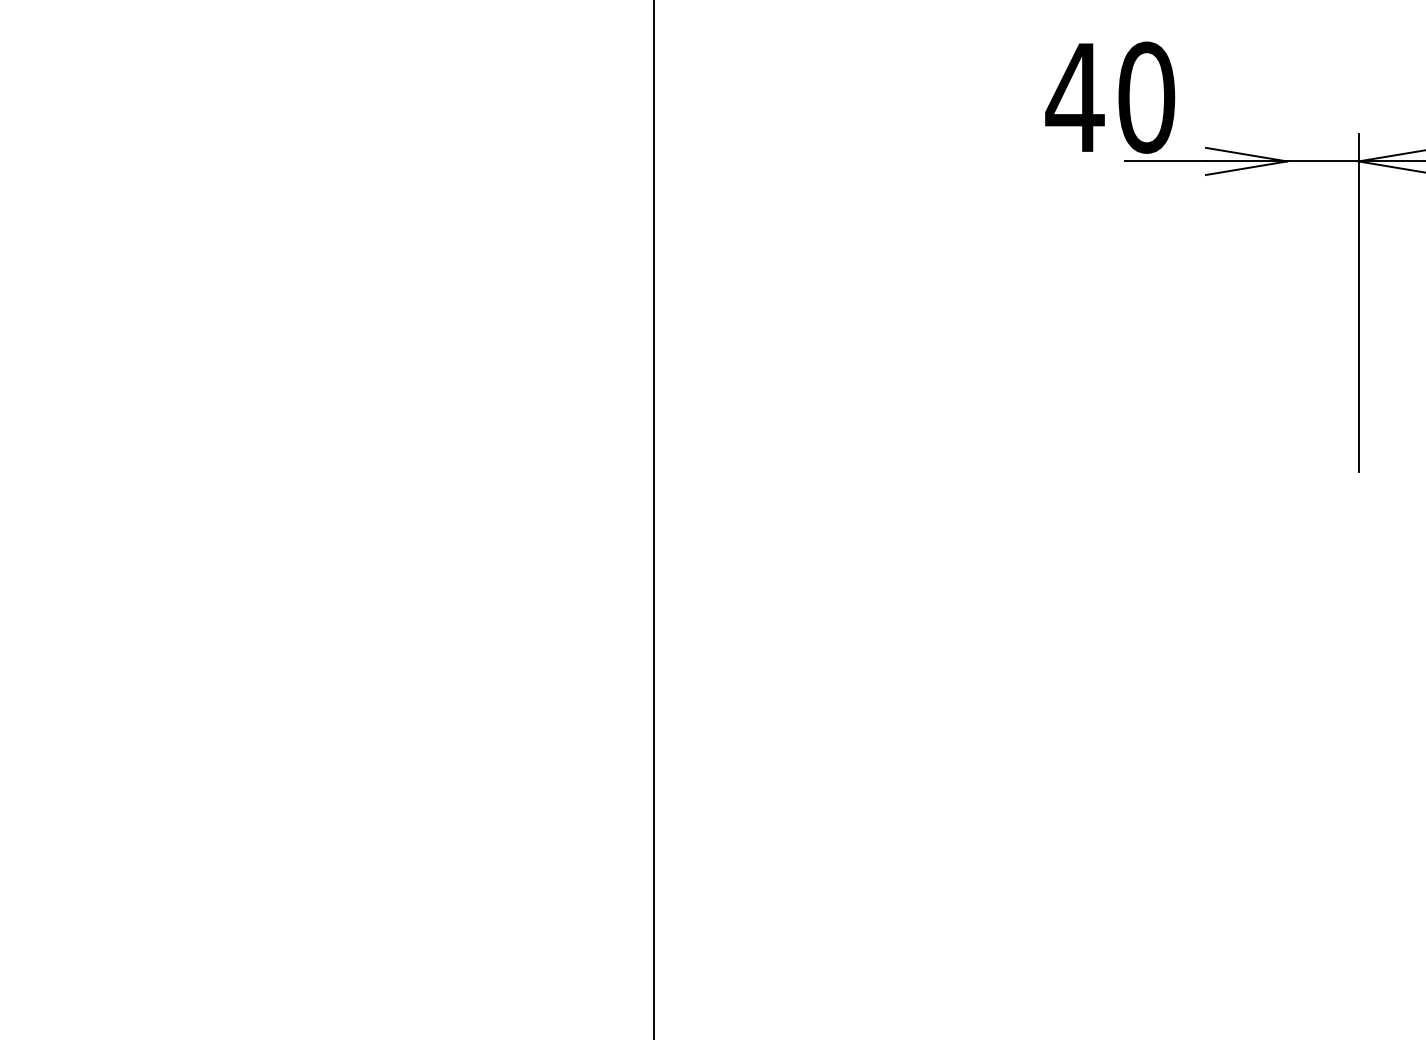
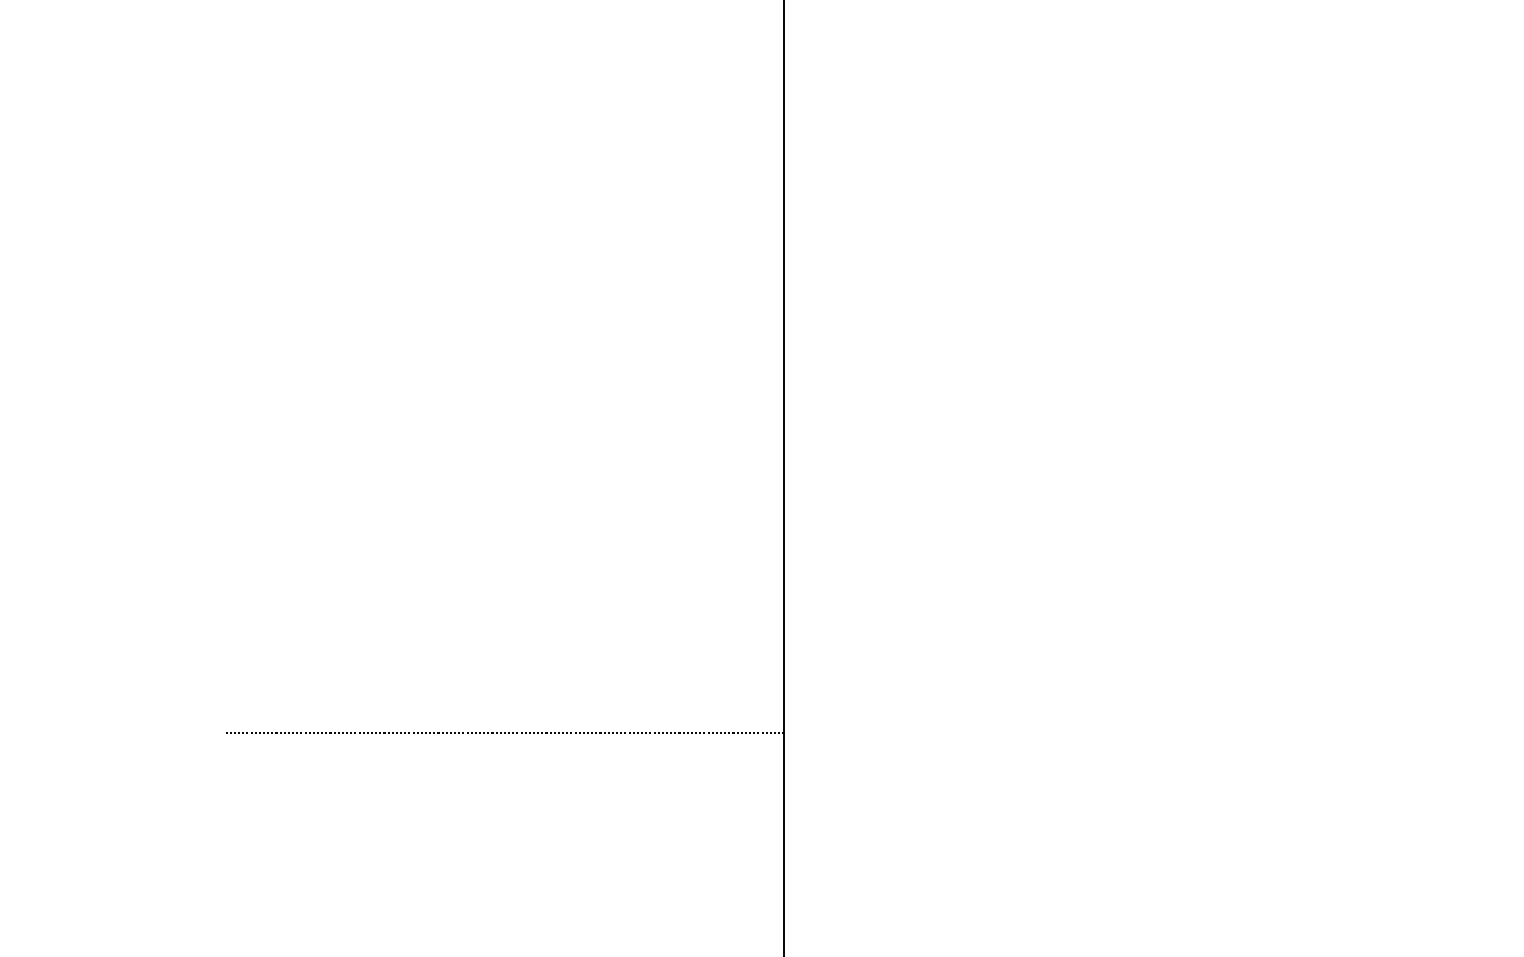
line: (410, 913) -> (504, 733), added

